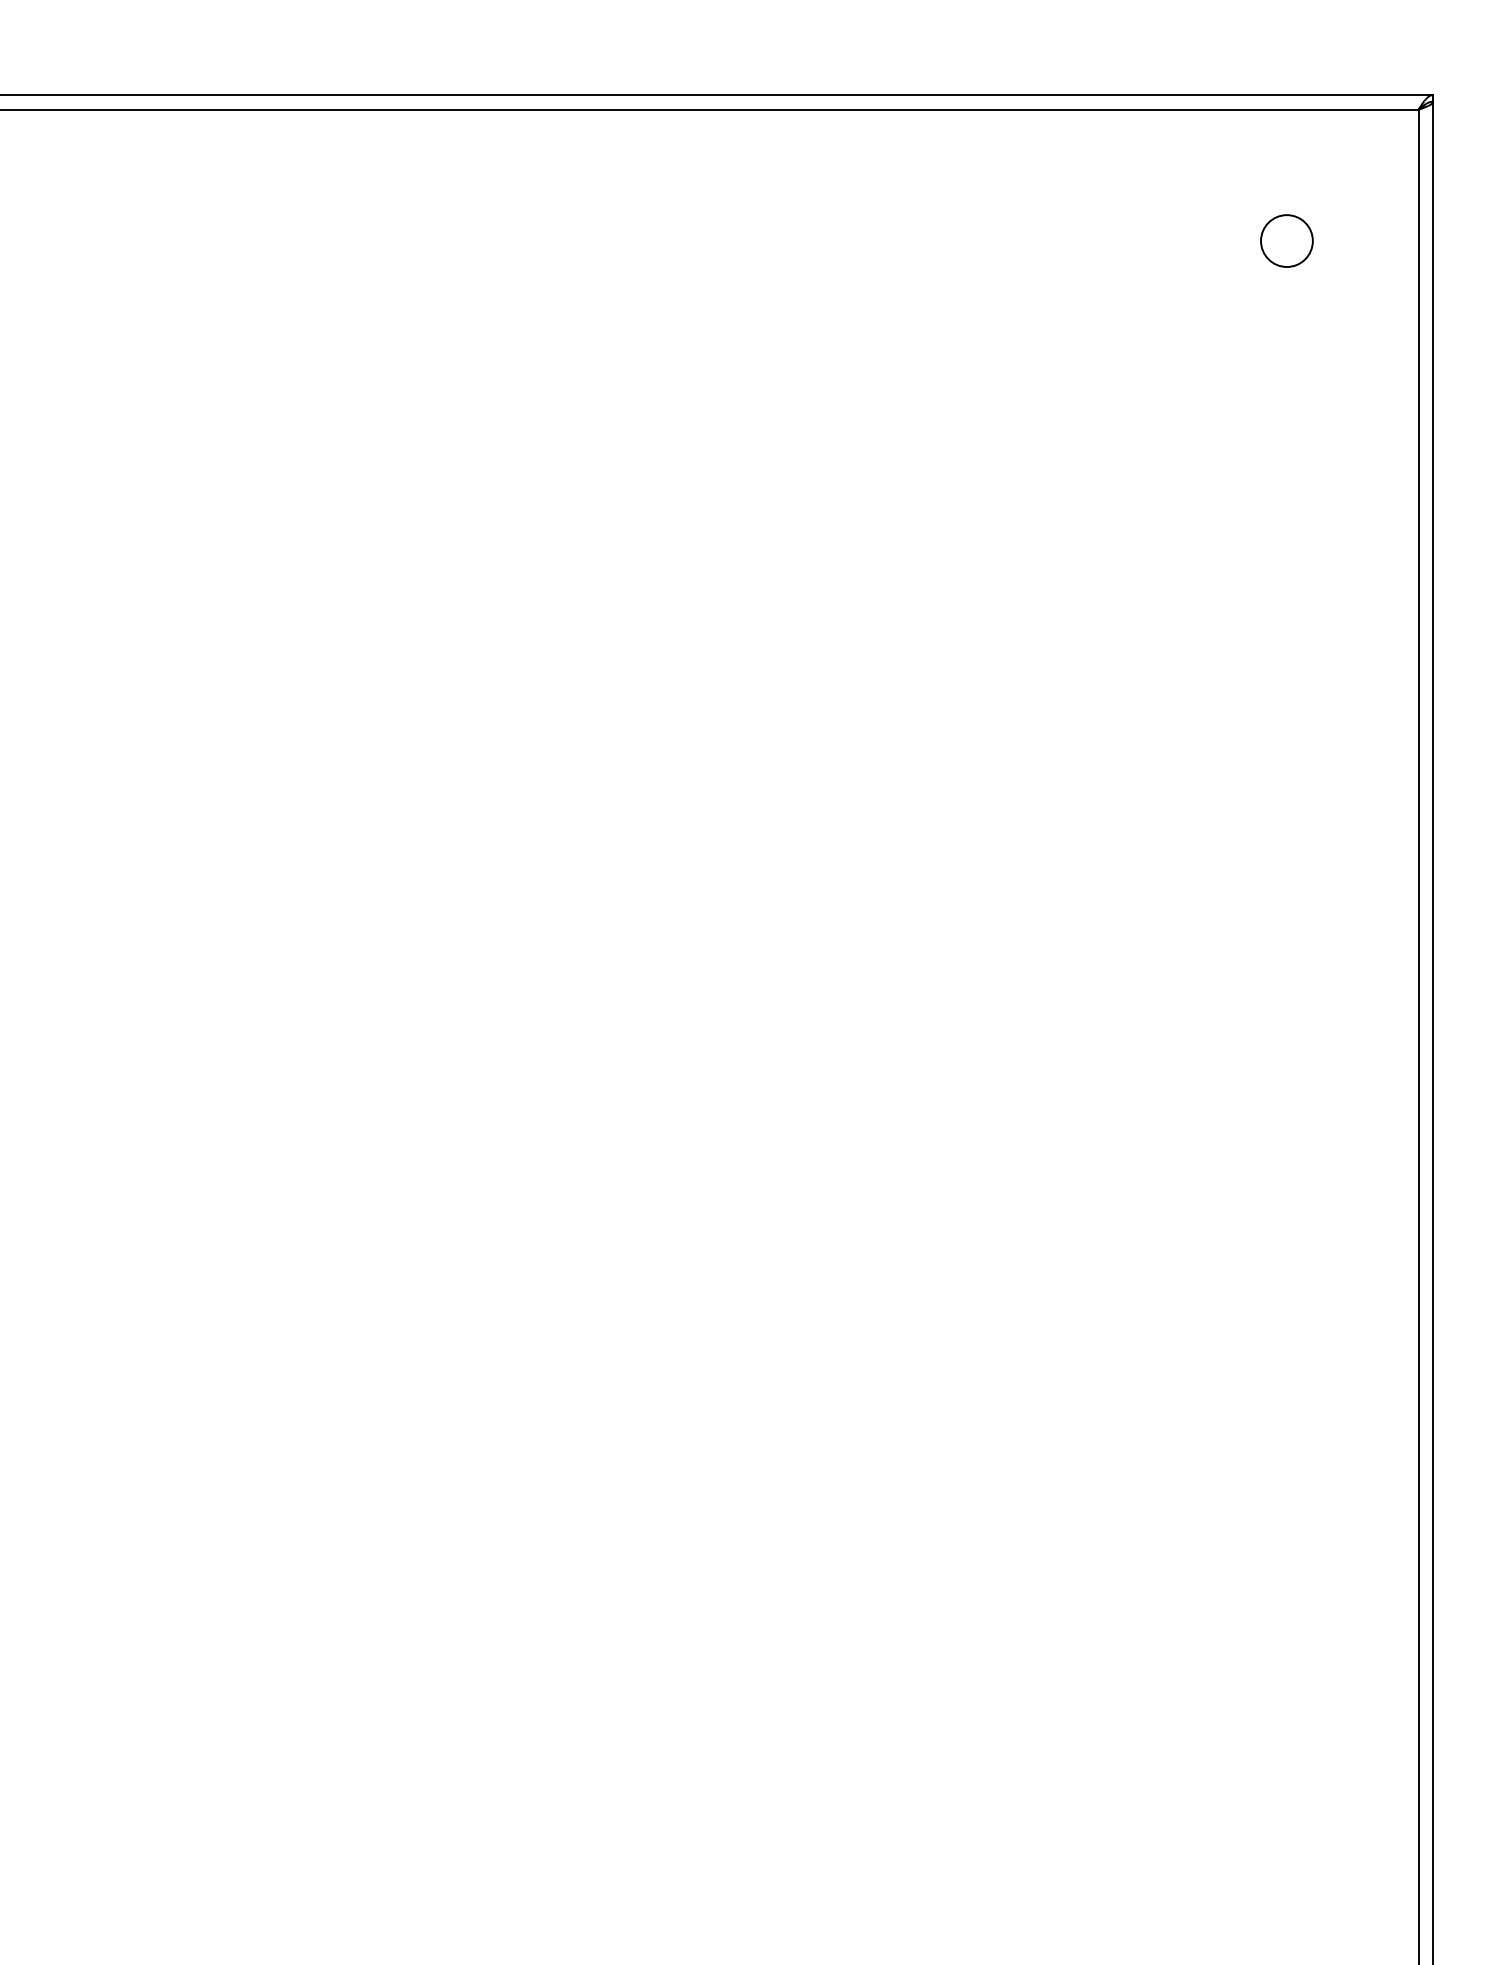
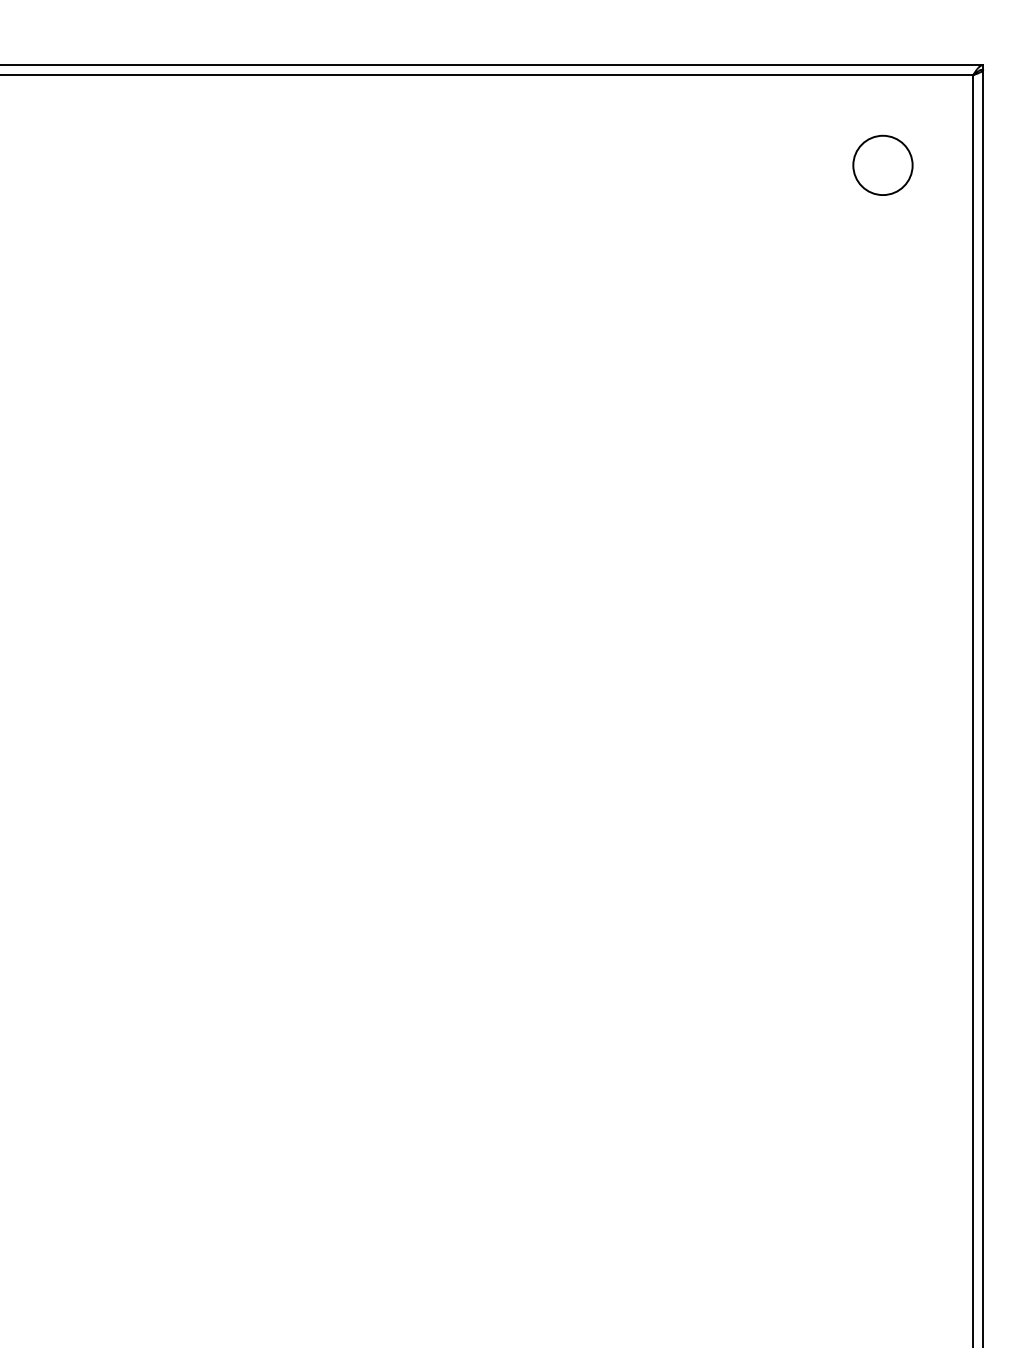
circle: (1286, 239) -> (882, 164), size x1.67

